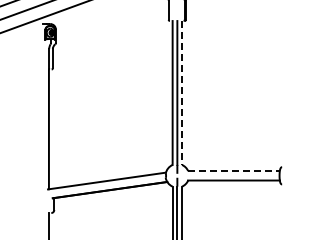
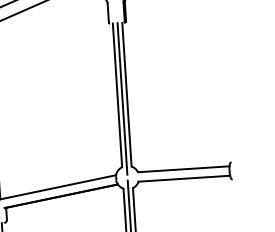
line: (182, 93) -> (127, 95), dashed -> solid
line: (233, 171) -> (183, 169), dashed -> solid

